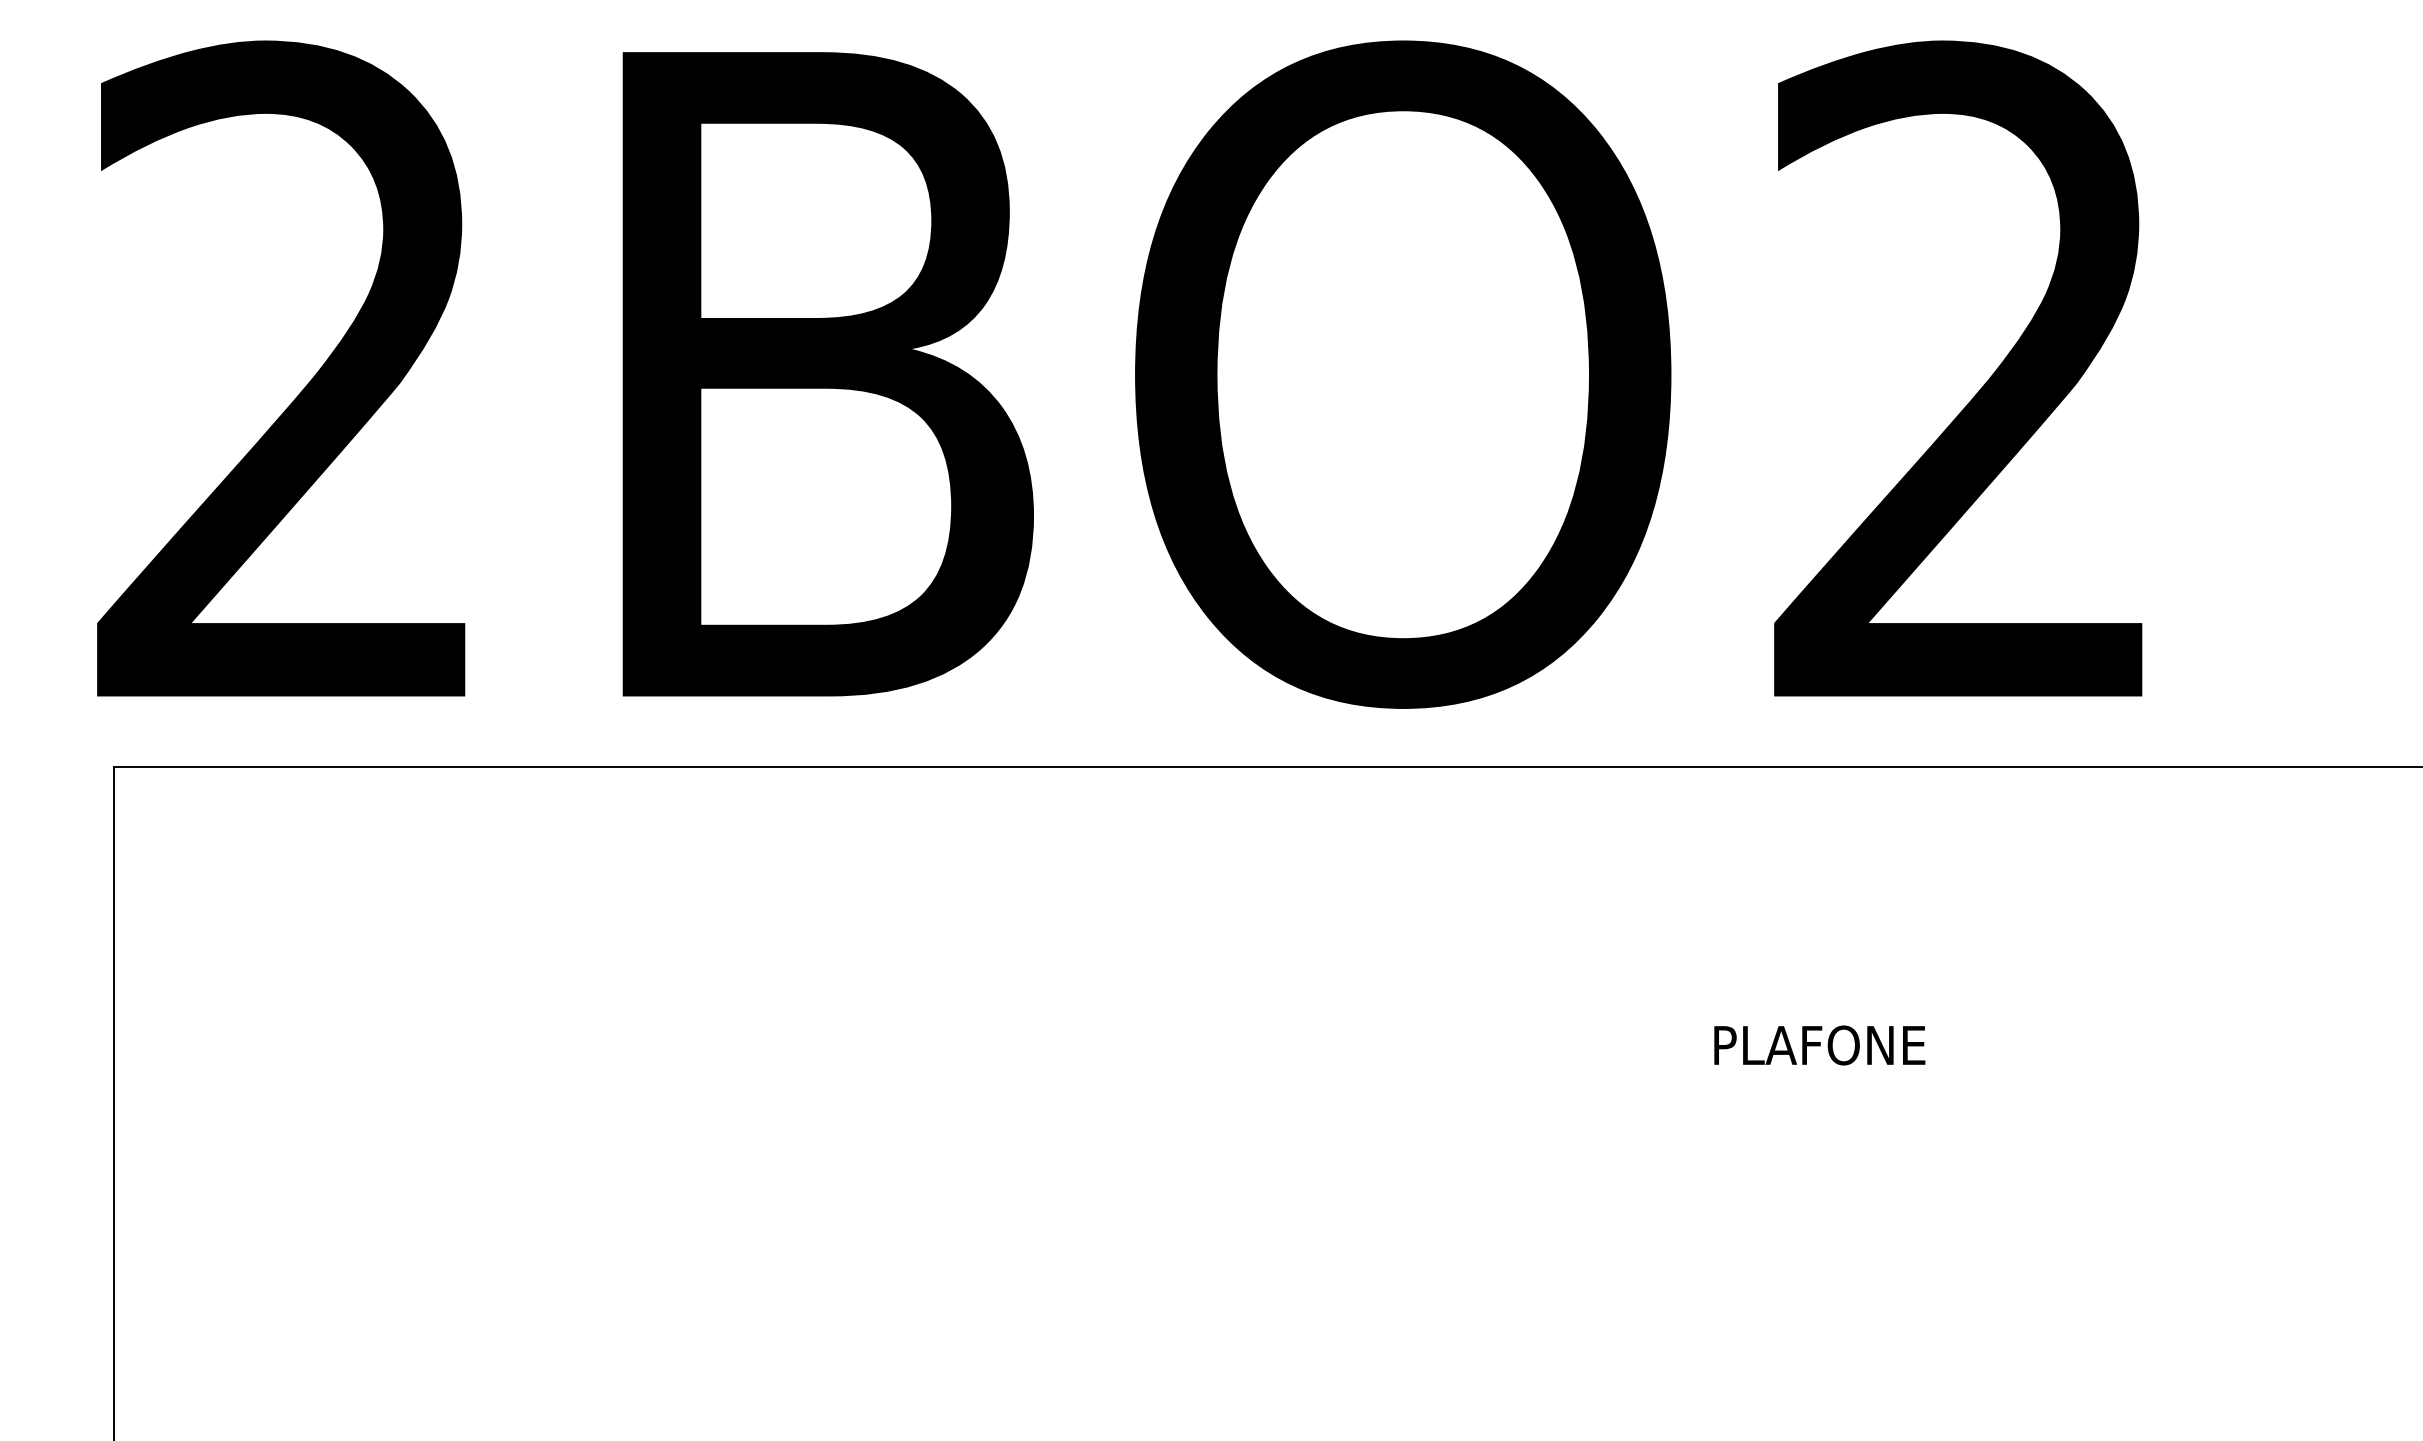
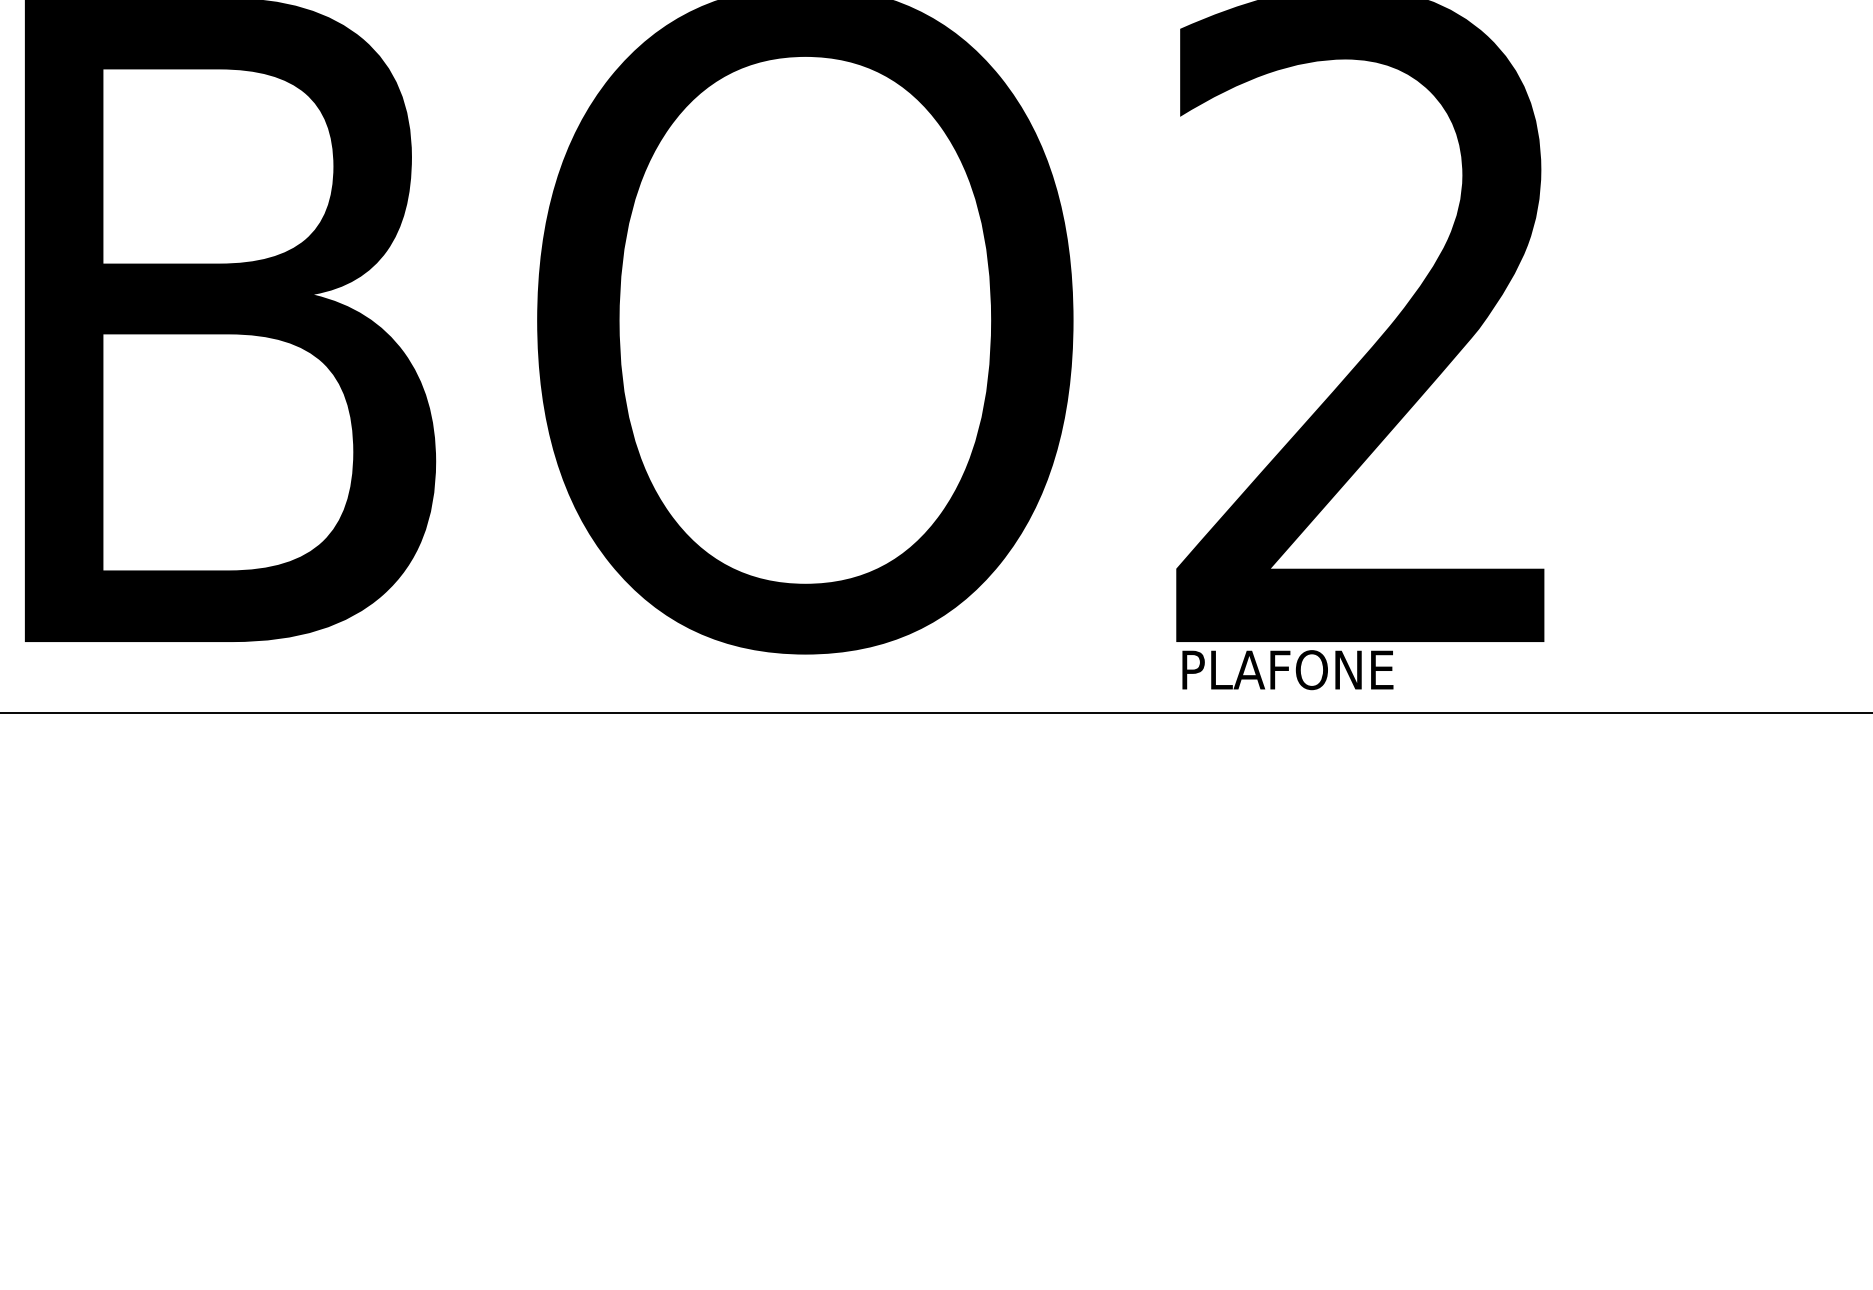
text: (1819, 1045) -> (1287, 670), moved

